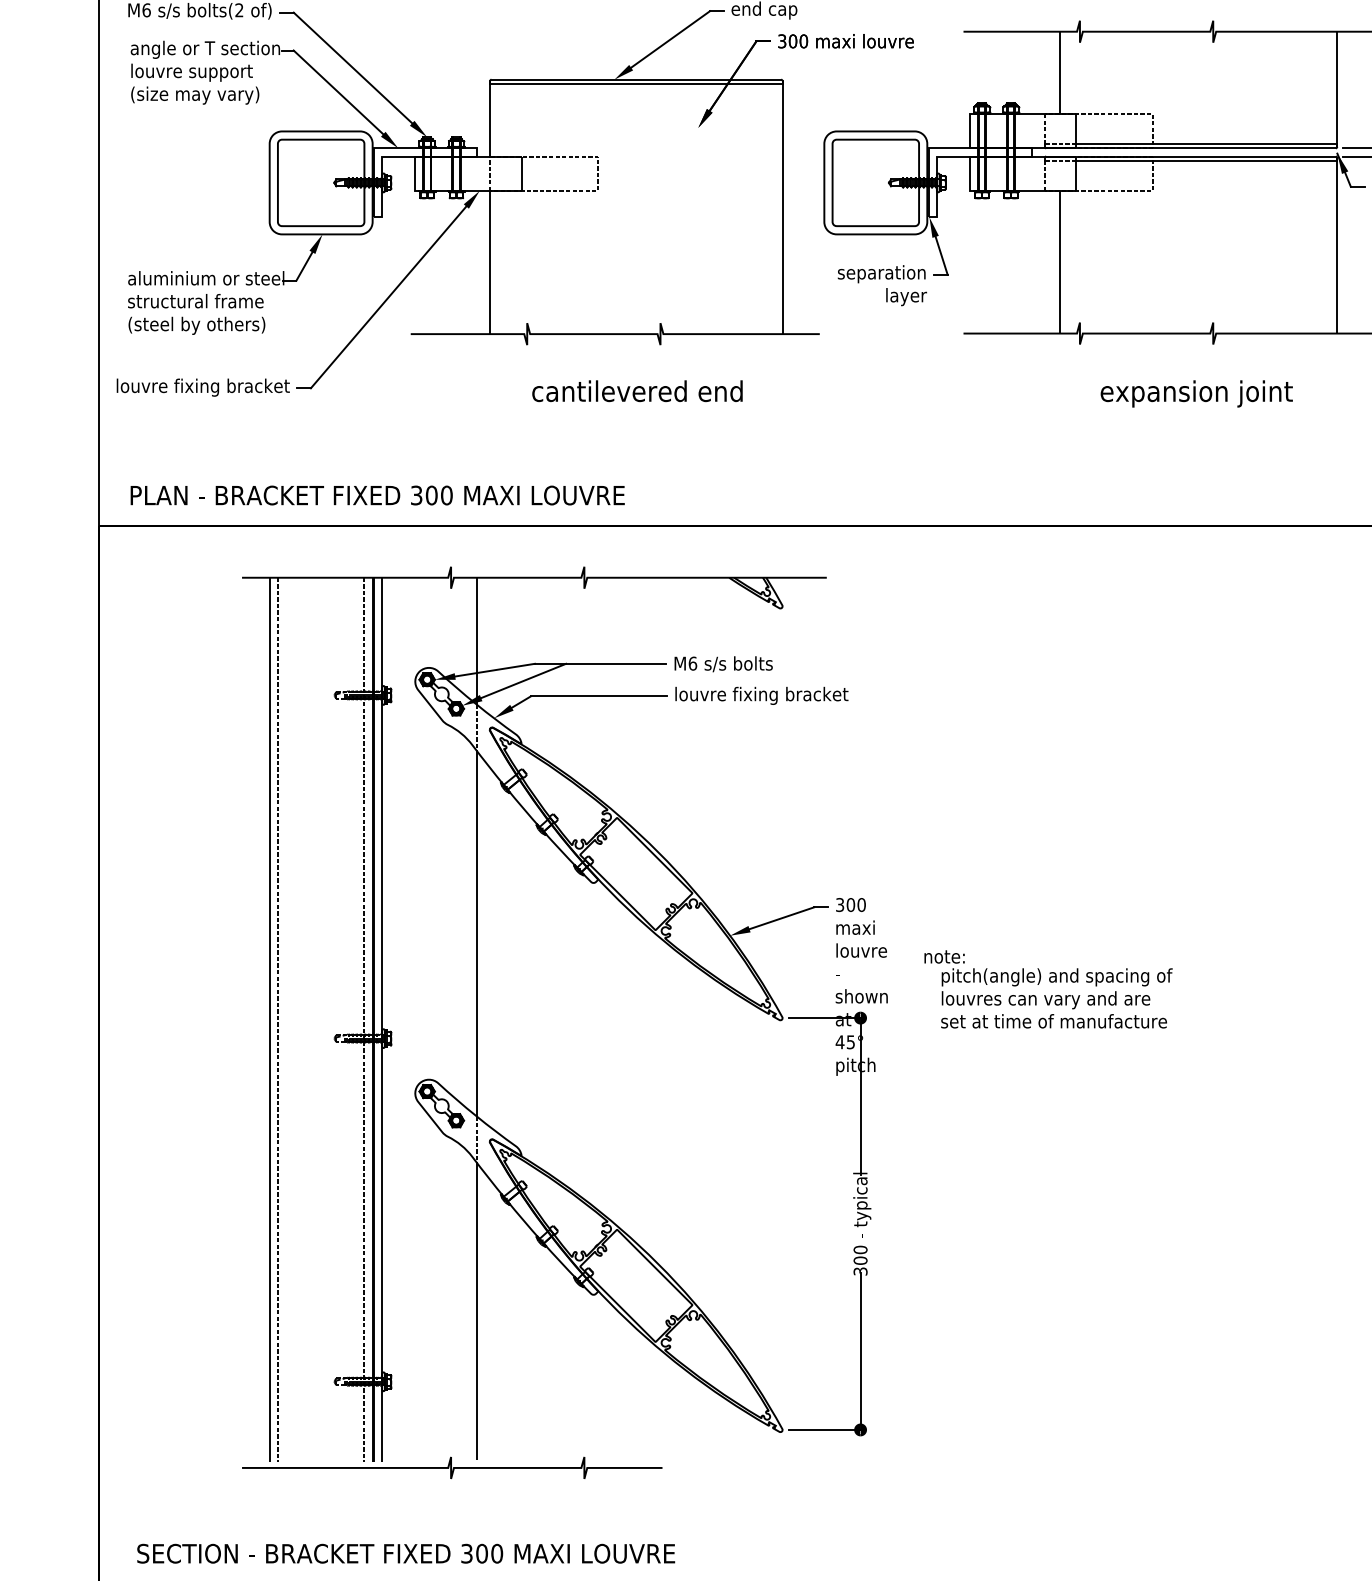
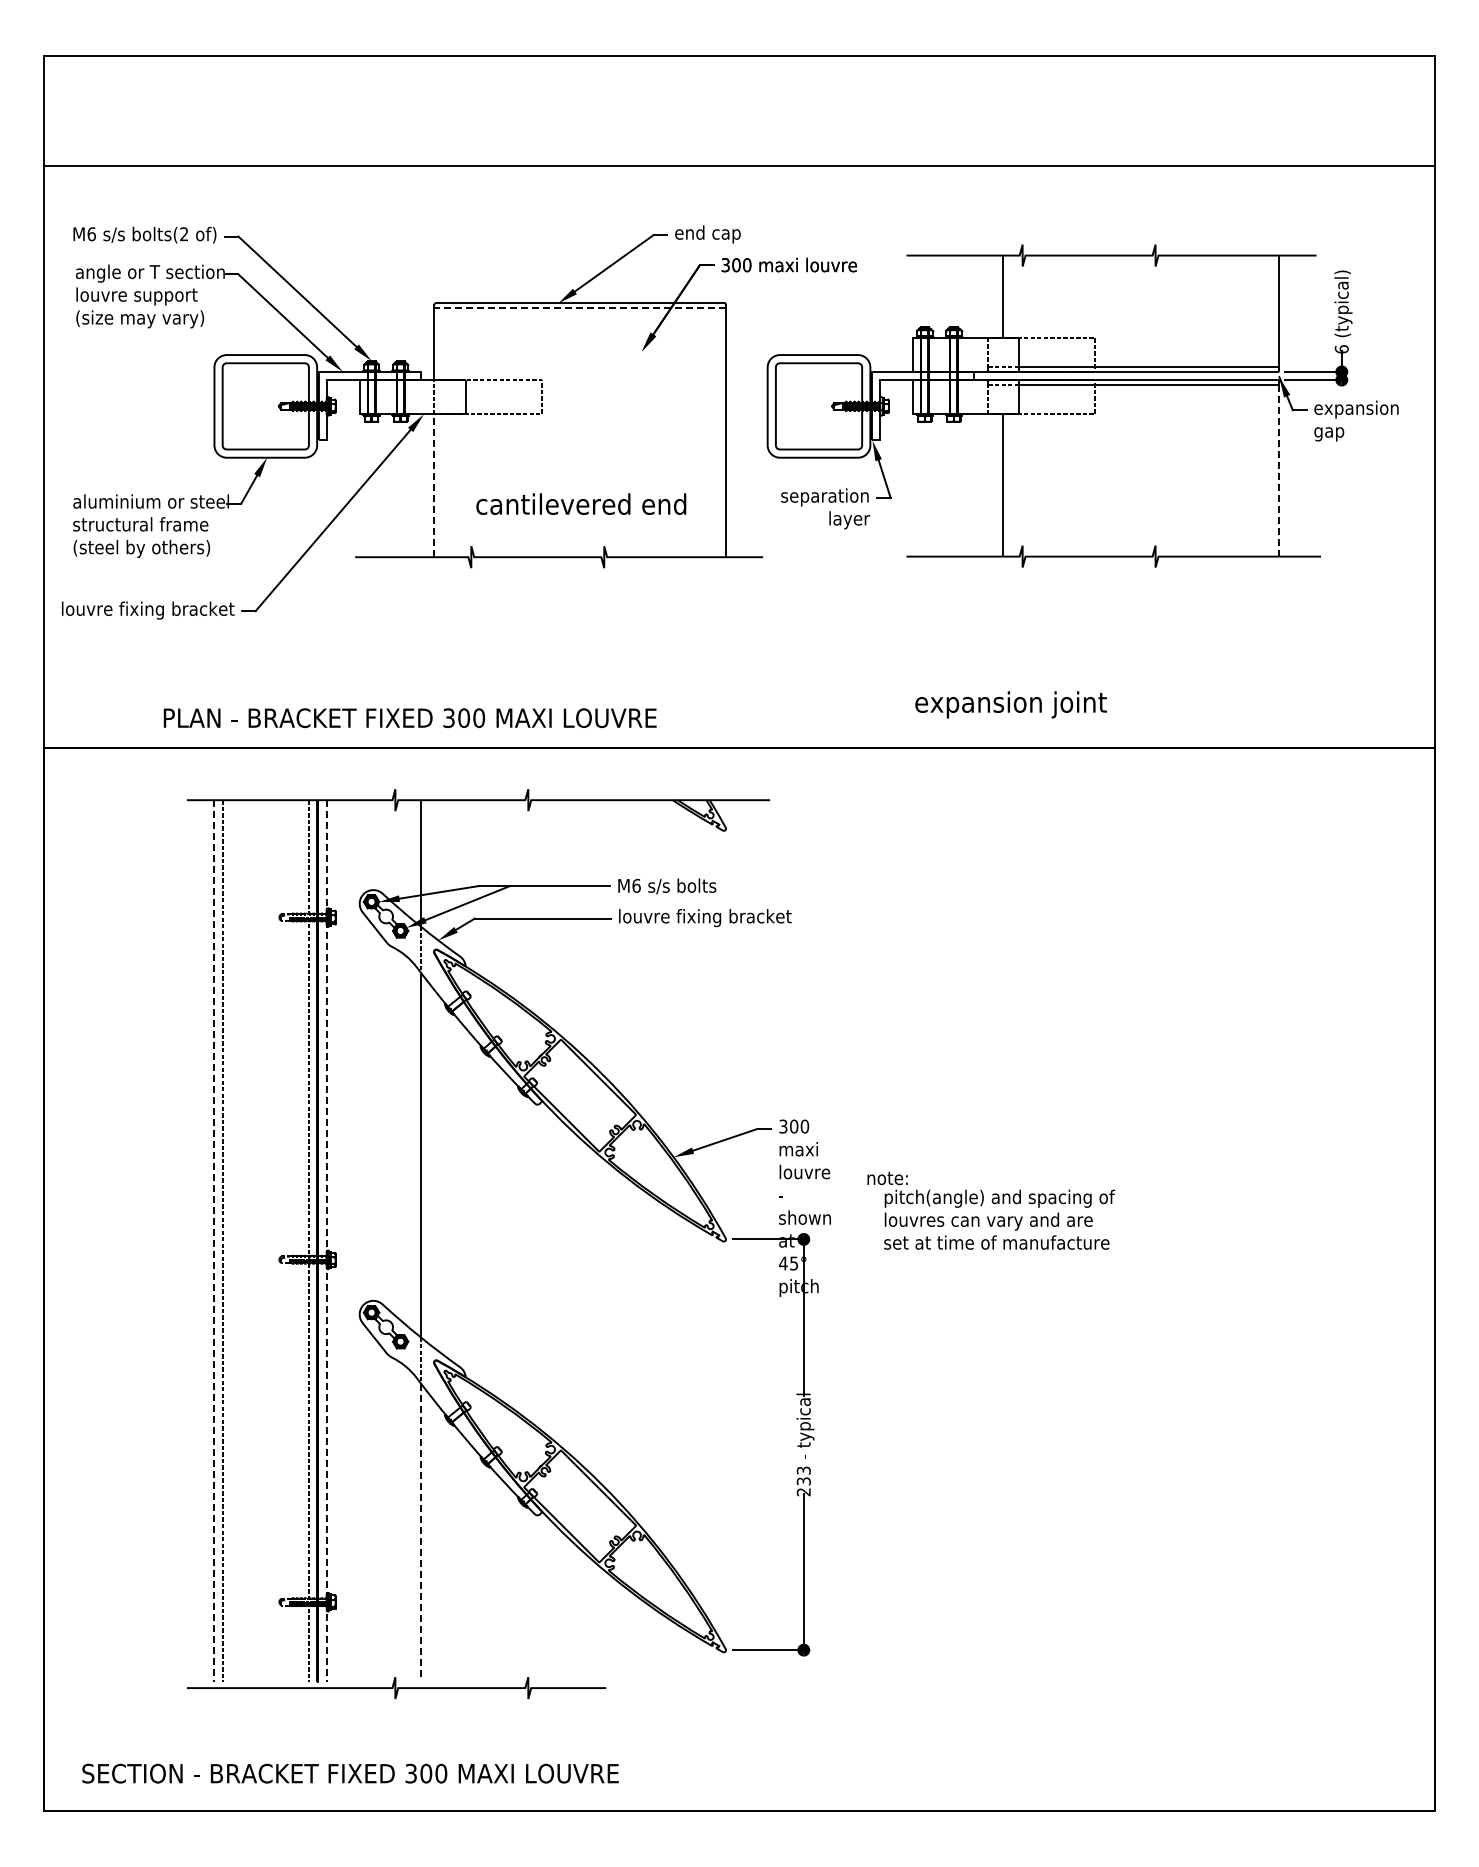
line: (636, 84) -> (580, 308), solid -> dashed
line: (1337, 246) -> (1279, 469), solid -> dashed
line: (490, 262) -> (434, 485), solid -> dashed
text: (637, 390) -> (581, 503), moved
text: (1196, 393) -> (1010, 704), moved
text: (377, 494) -> (409, 717), moved
line: (269, 1020) -> (214, 1241), solid -> dashed
line: (382, 1020) -> (326, 1241), solid -> dashed
text: (860, 1260) -> (803, 1481), 300 -> 233
line: (477, 1311) -> (421, 1532), solid -> dashed

